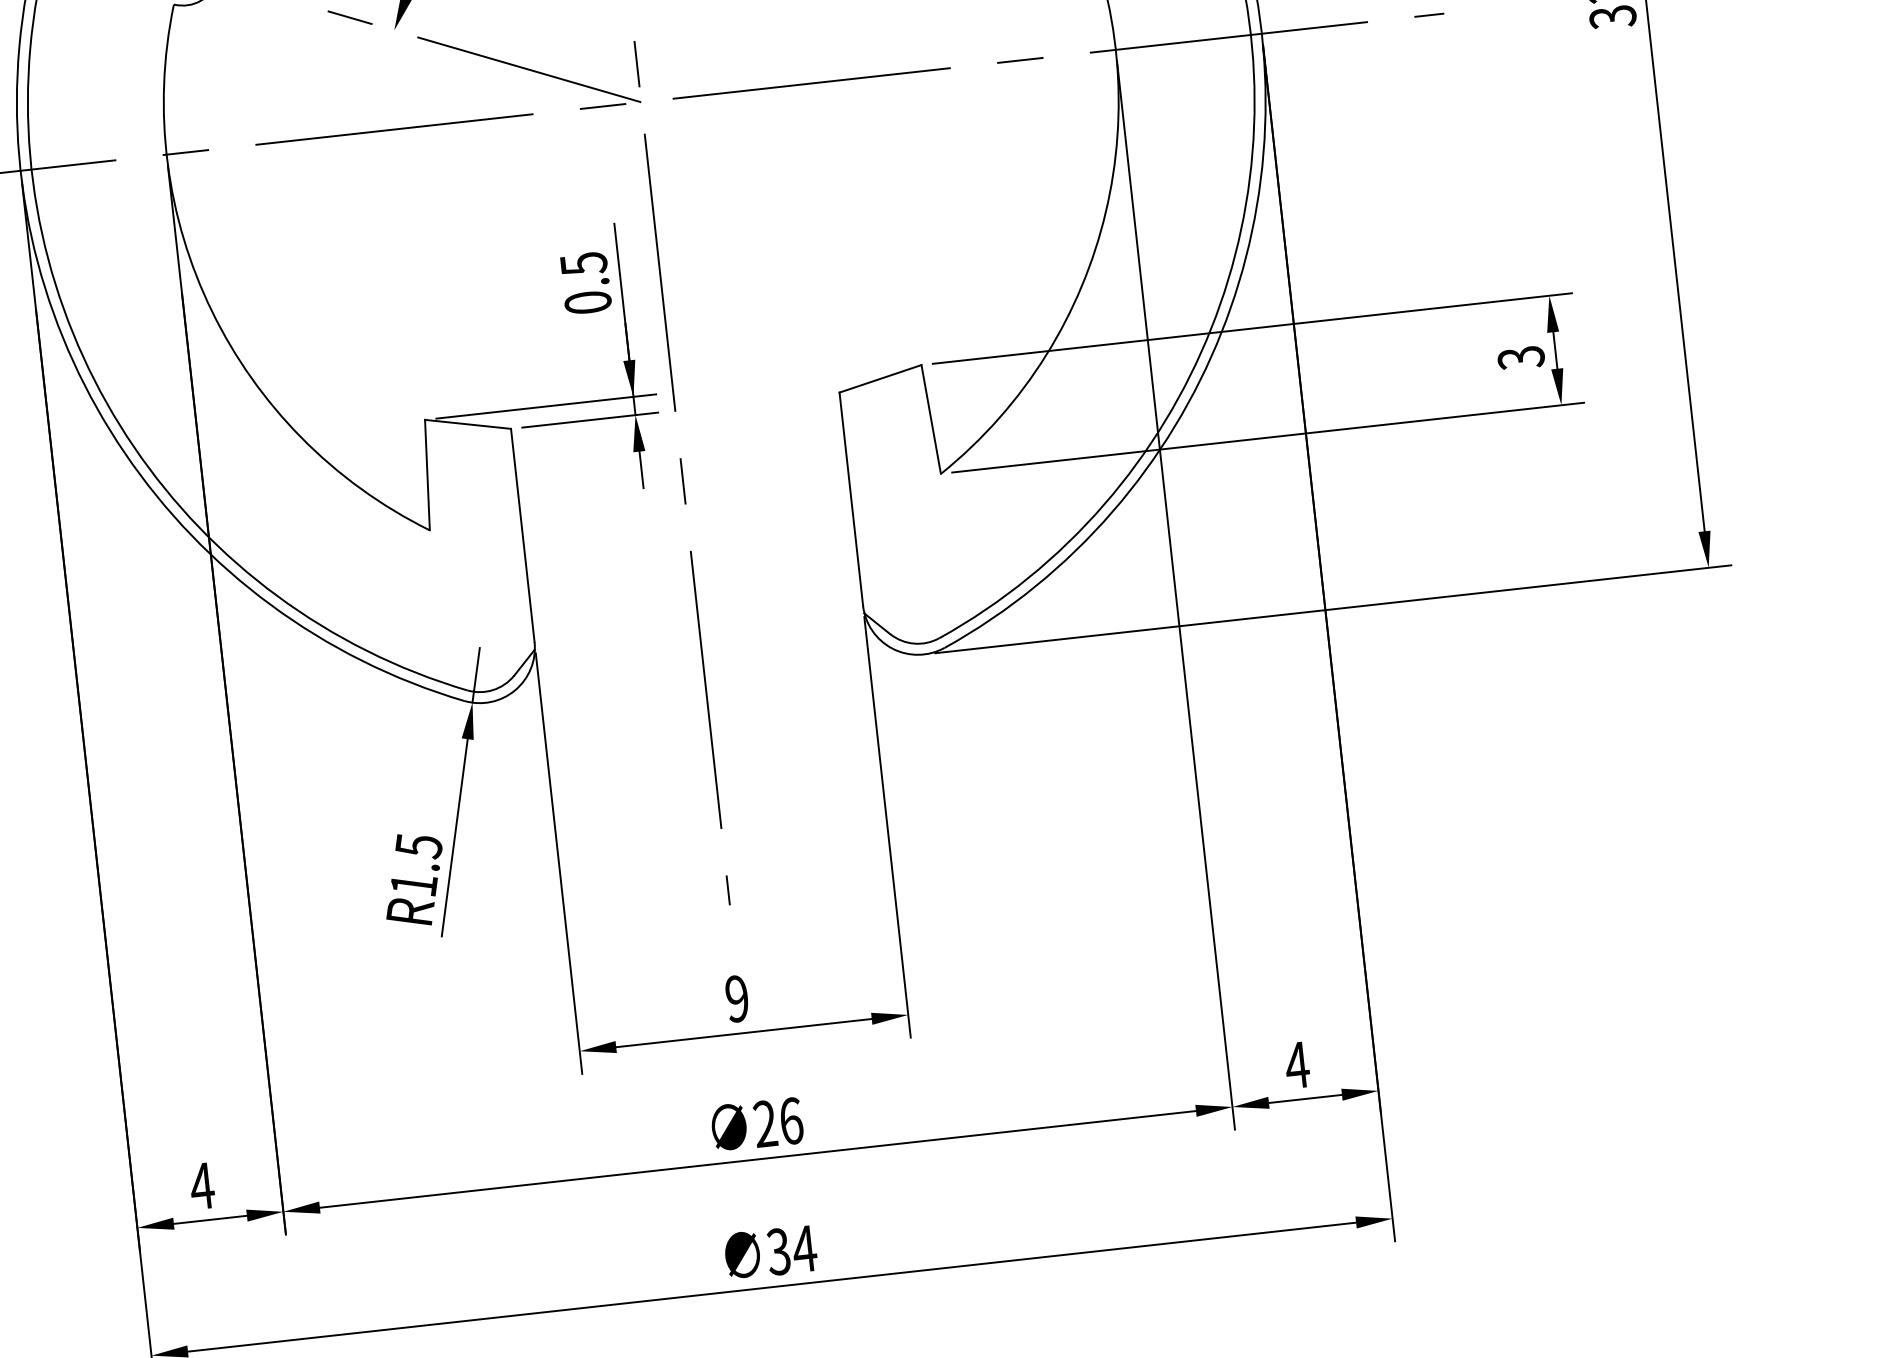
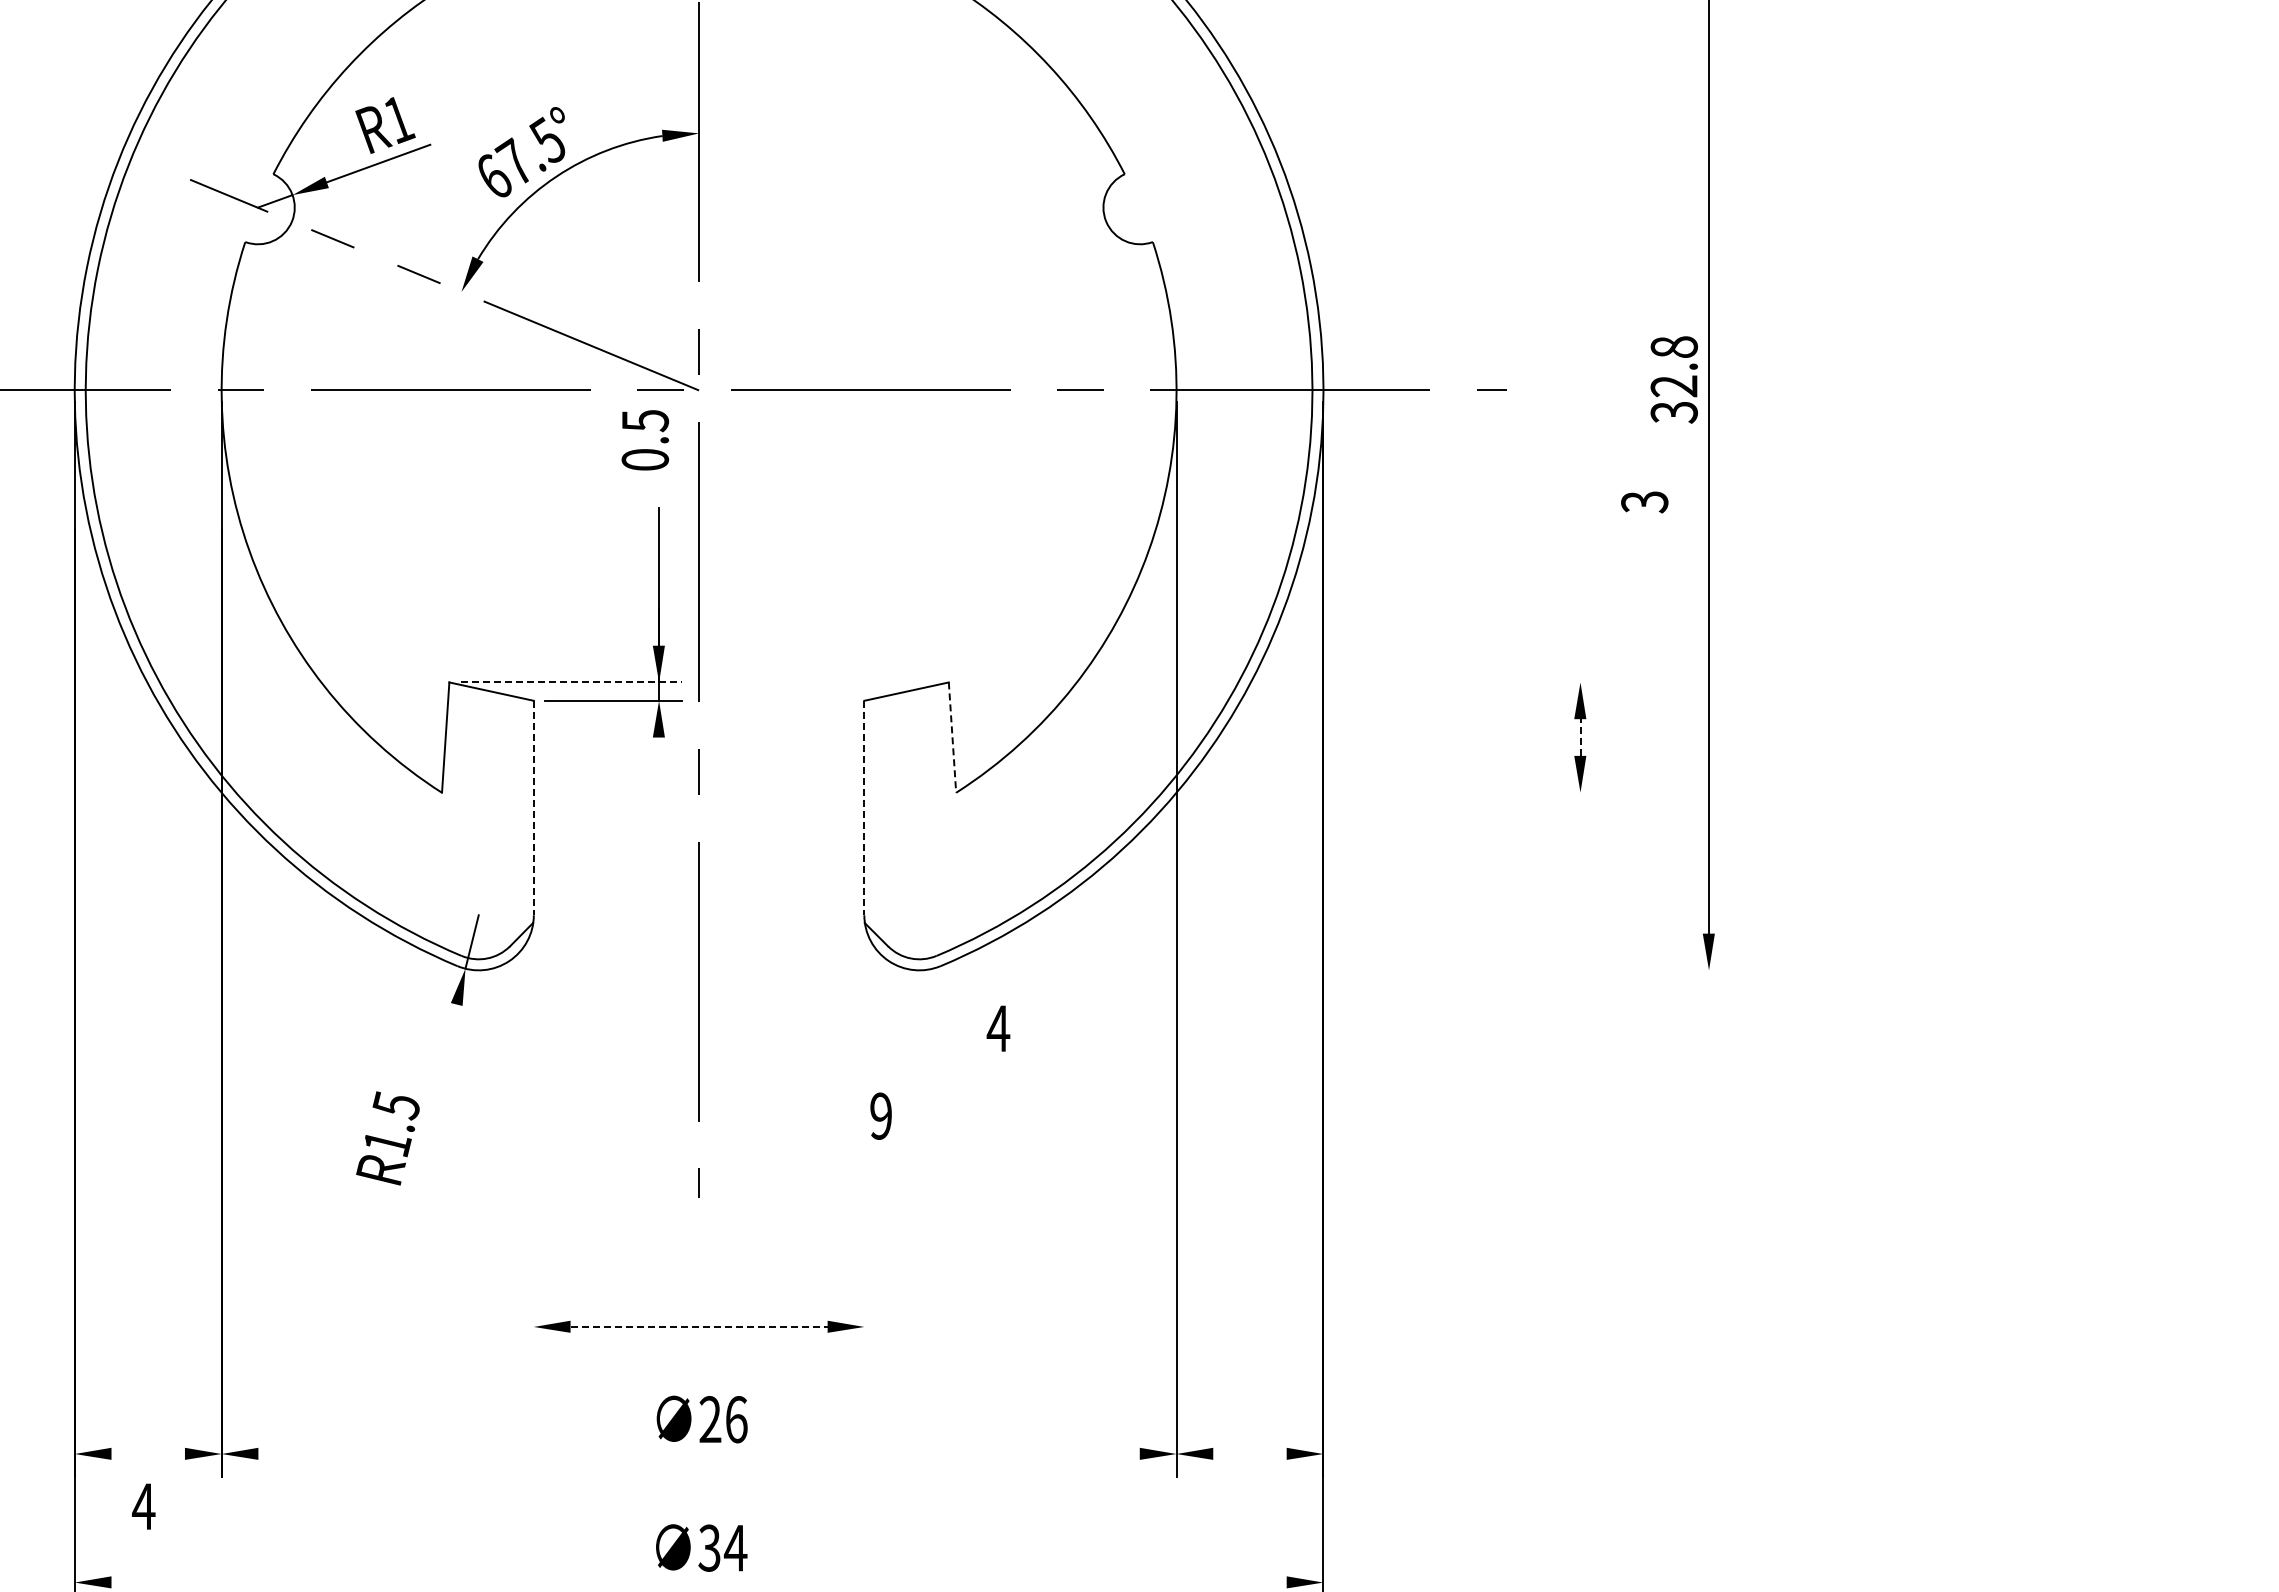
text: (586, 283) -> (645, 440), moved
line: (1252, 328) -> (1281, 682), removed
line: (1555, 350) -> (1580, 737), solid -> dashed
text: (1521, 358) -> (1644, 502), moved
line: (546, 406) -> (571, 682), solid -> dashed
line: (931, 420) -> (952, 738), solid -> dashed
line: (1268, 437) -> (1285, 792), removed
line: (641, 469) -> (659, 755), removed
line: (851, 499) -> (864, 808), solid -> dashed
line: (522, 535) -> (533, 808), solid -> dashed
line: (1332, 609) -> (1330, 970), removed
line: (887, 826) -> (864, 1137), removed
line: (454, 837) -> (432, 1100), removed
line: (558, 862) -> (533, 1137), removed
text: (736, 998) -> (880, 1115), moved
line: (744, 1032) -> (699, 1326), solid -> dashed
text: (1297, 1065) -> (998, 1028), moved
line: (1305, 1099) -> (1249, 1454), removed
line: (757, 1159) -> (698, 1454), removed
text: (201, 1186) -> (143, 1506), moved
line: (209, 1220) -> (147, 1454), removed
line: (771, 1287) -> (698, 1582), removed

